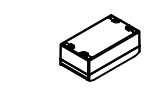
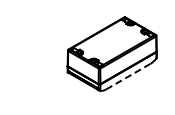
line: (114, 67) -> (128, 76), solid -> dashed

